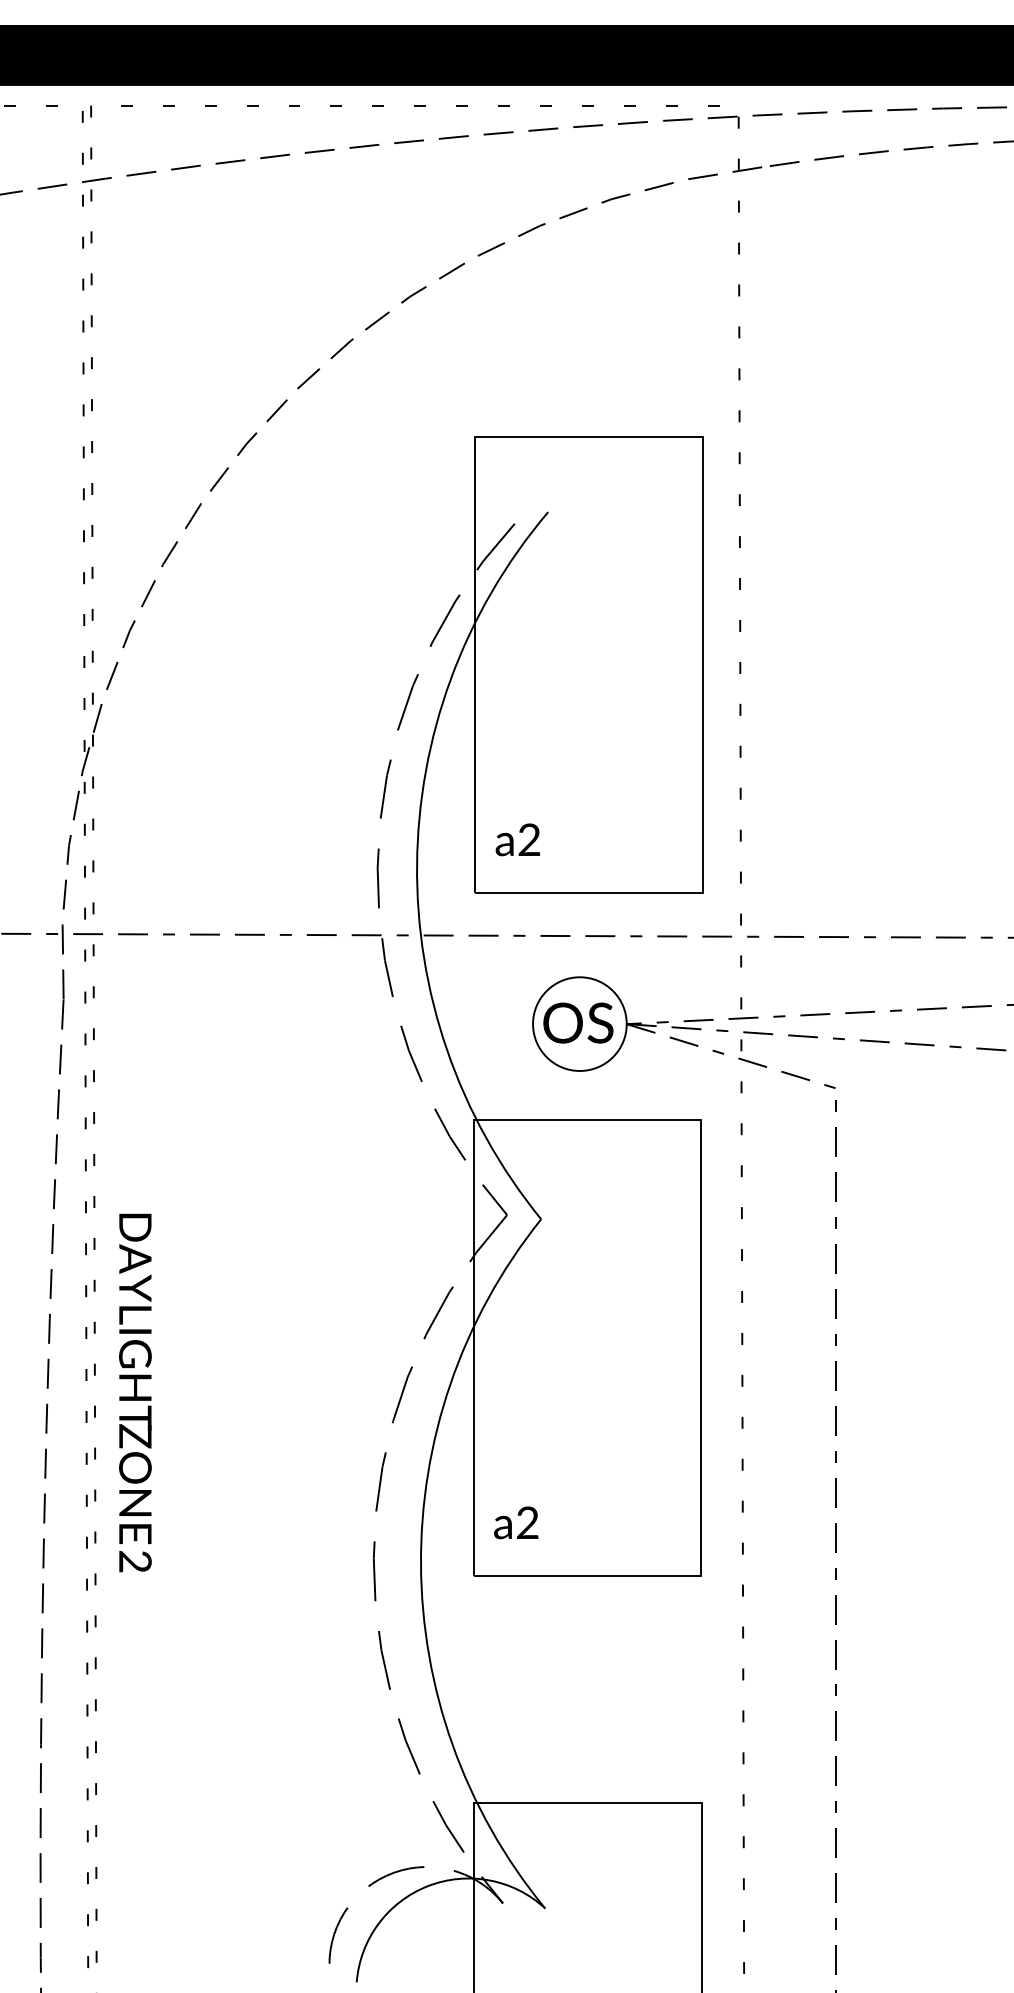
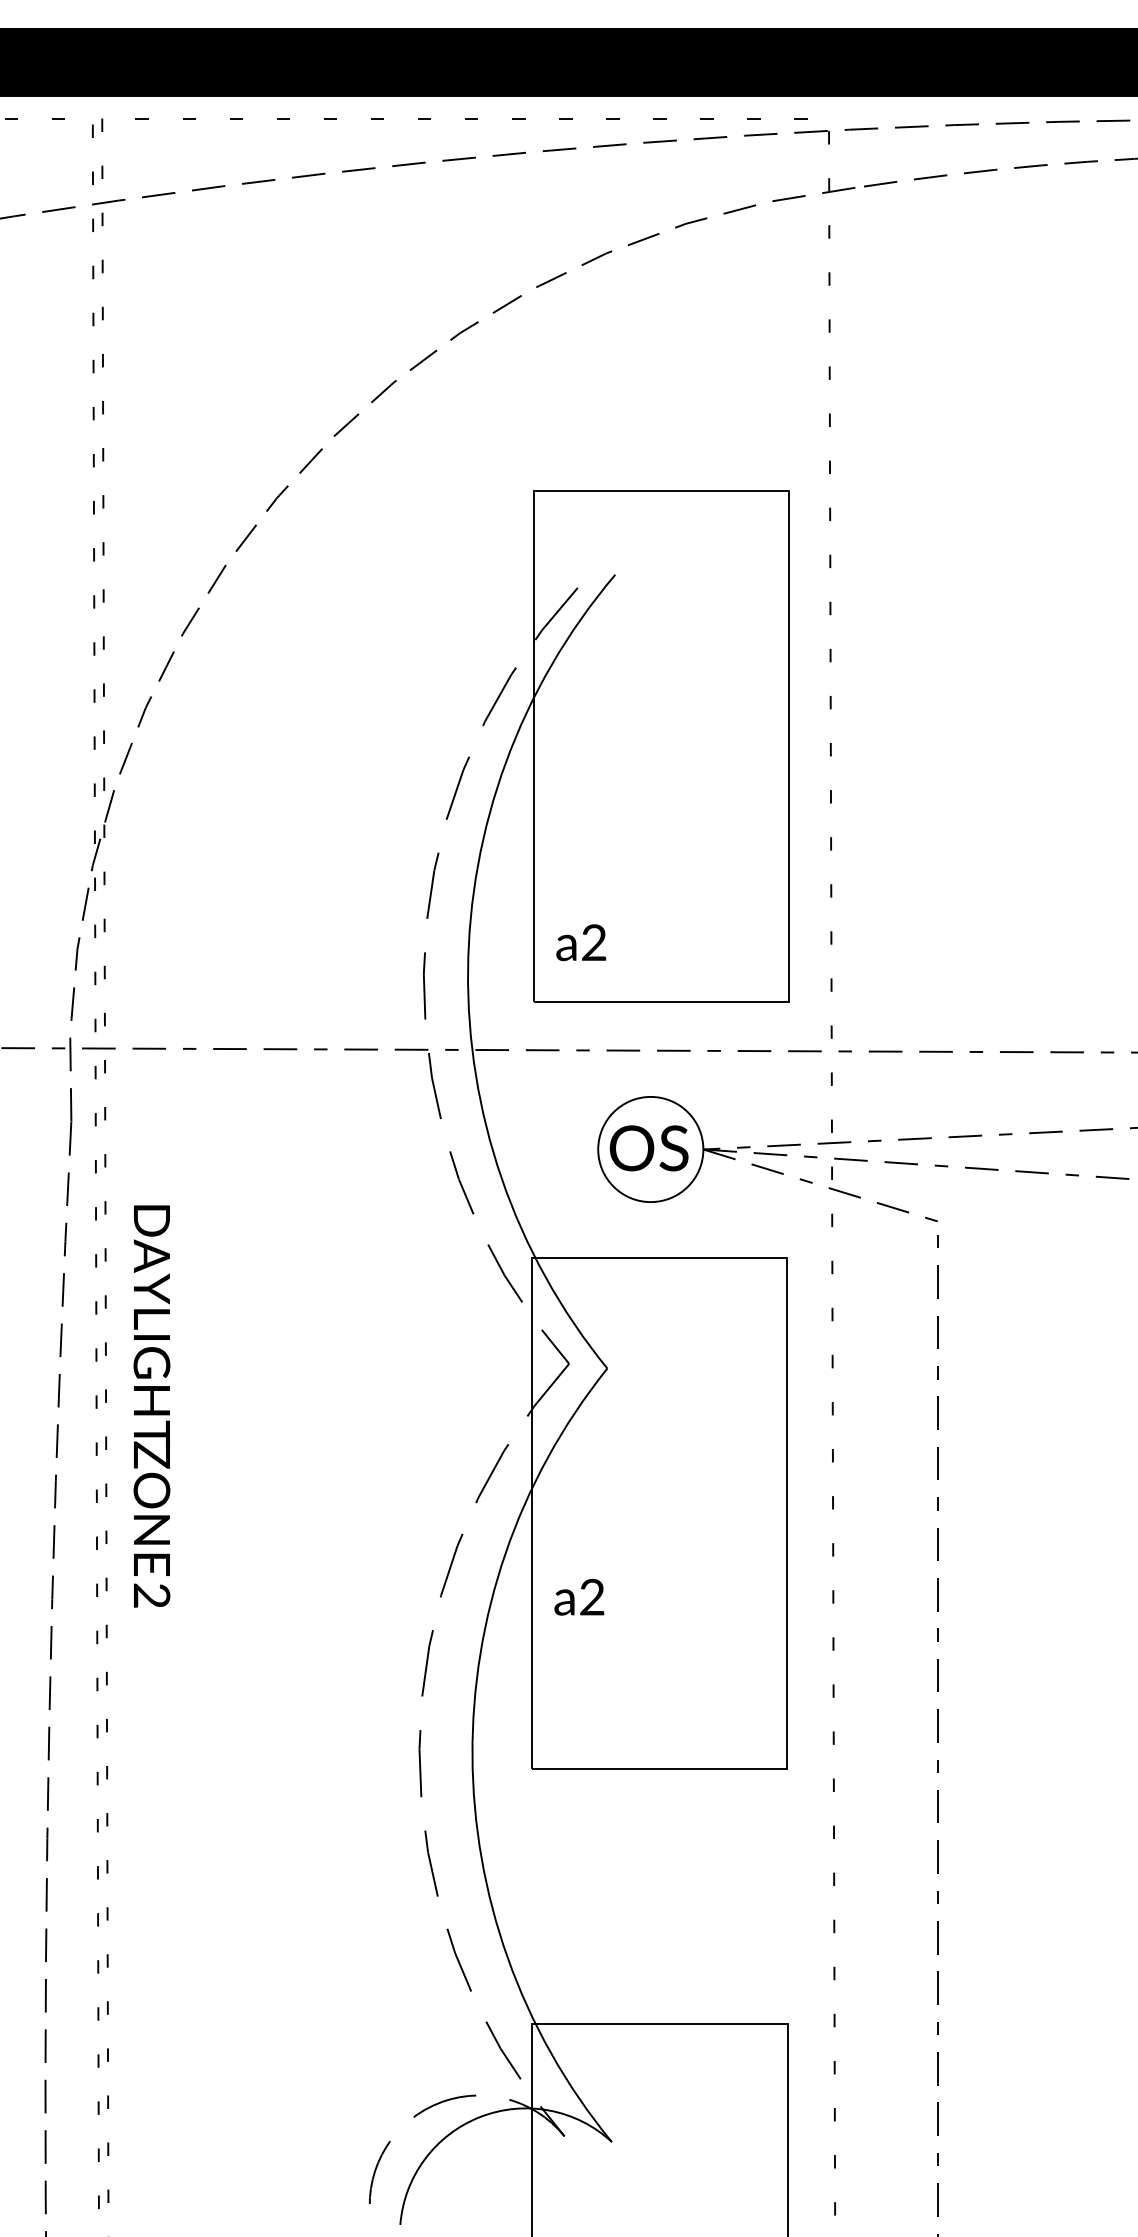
text: (135, 1392) -> (151, 1406), moved
text: (516, 1522) -> (579, 1596), moved

